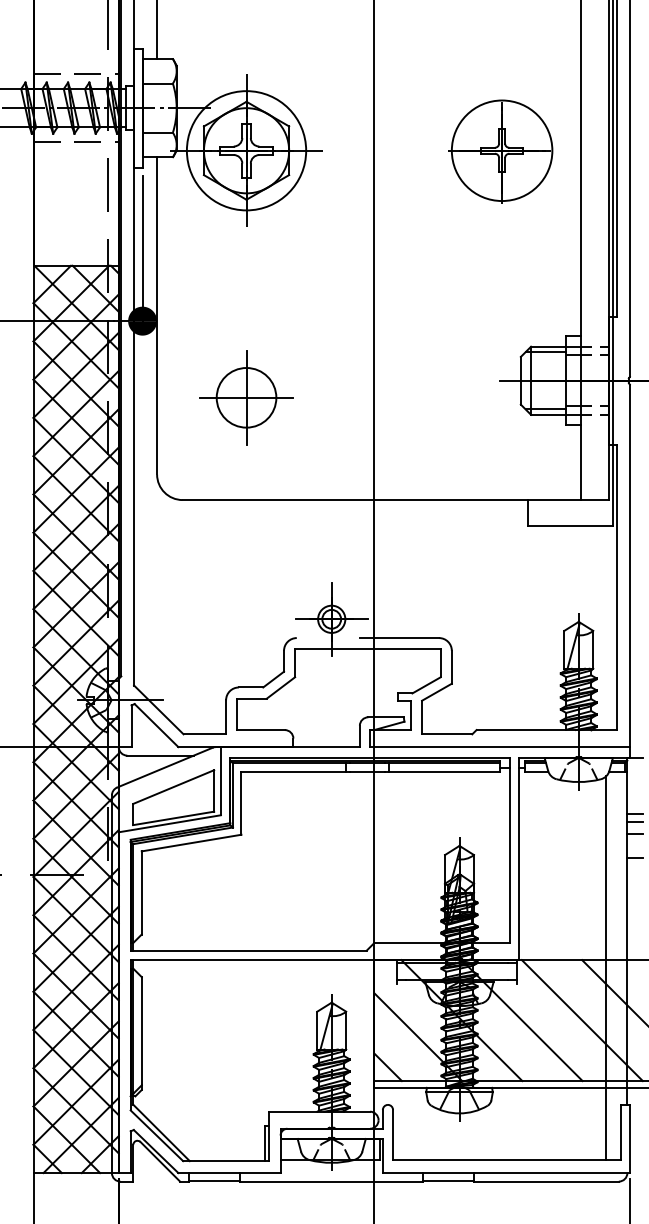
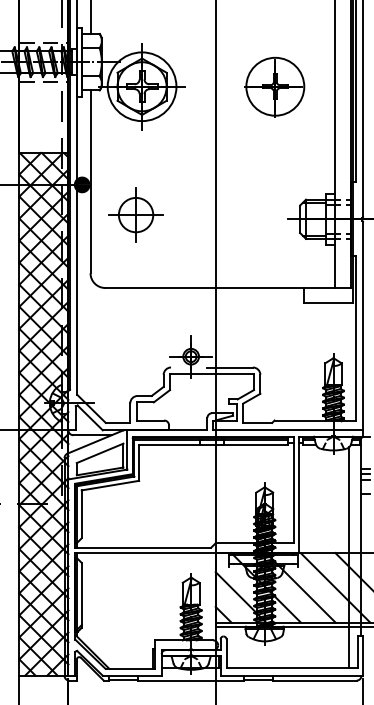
part: (500, 150) -> (274, 86), moved
line: (143, 252) -> (82, 145), removed
part: (245, 396) -> (135, 214), moved

